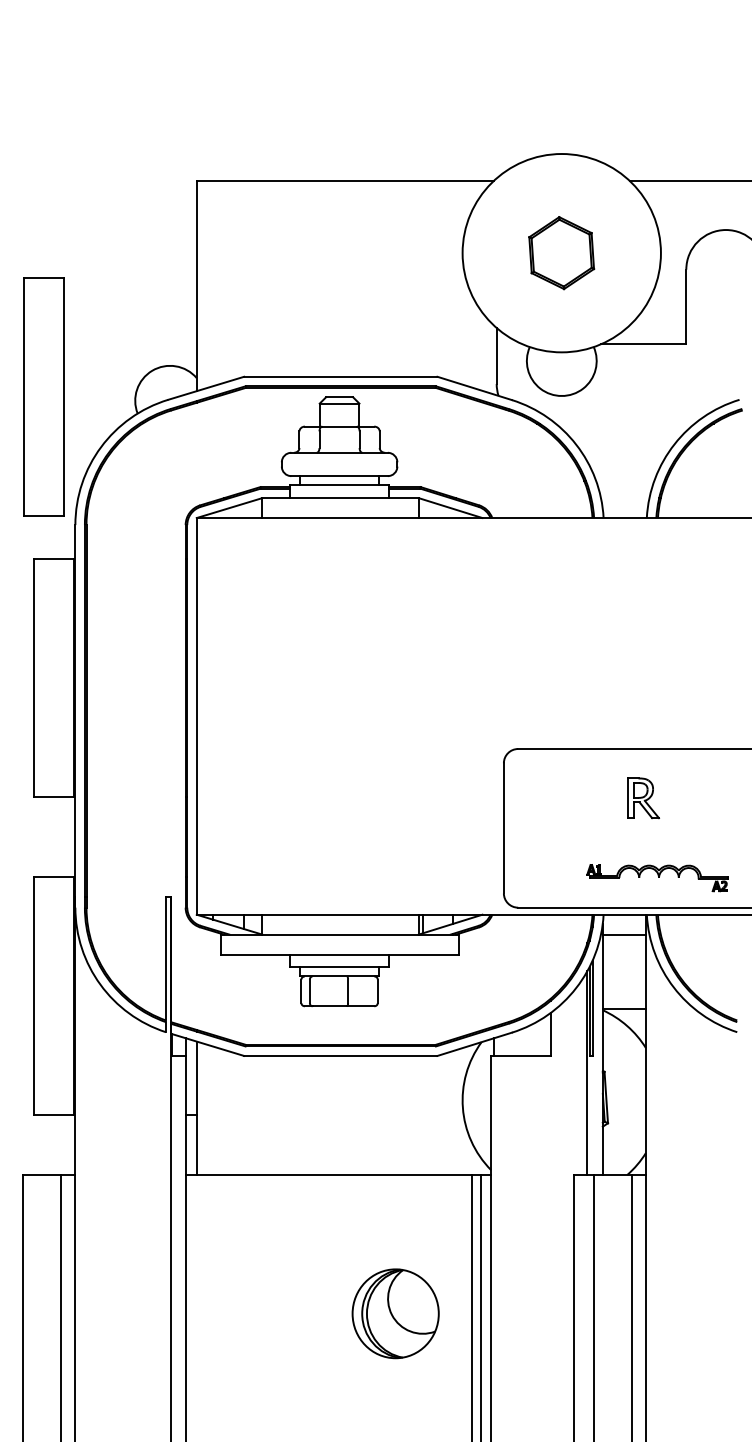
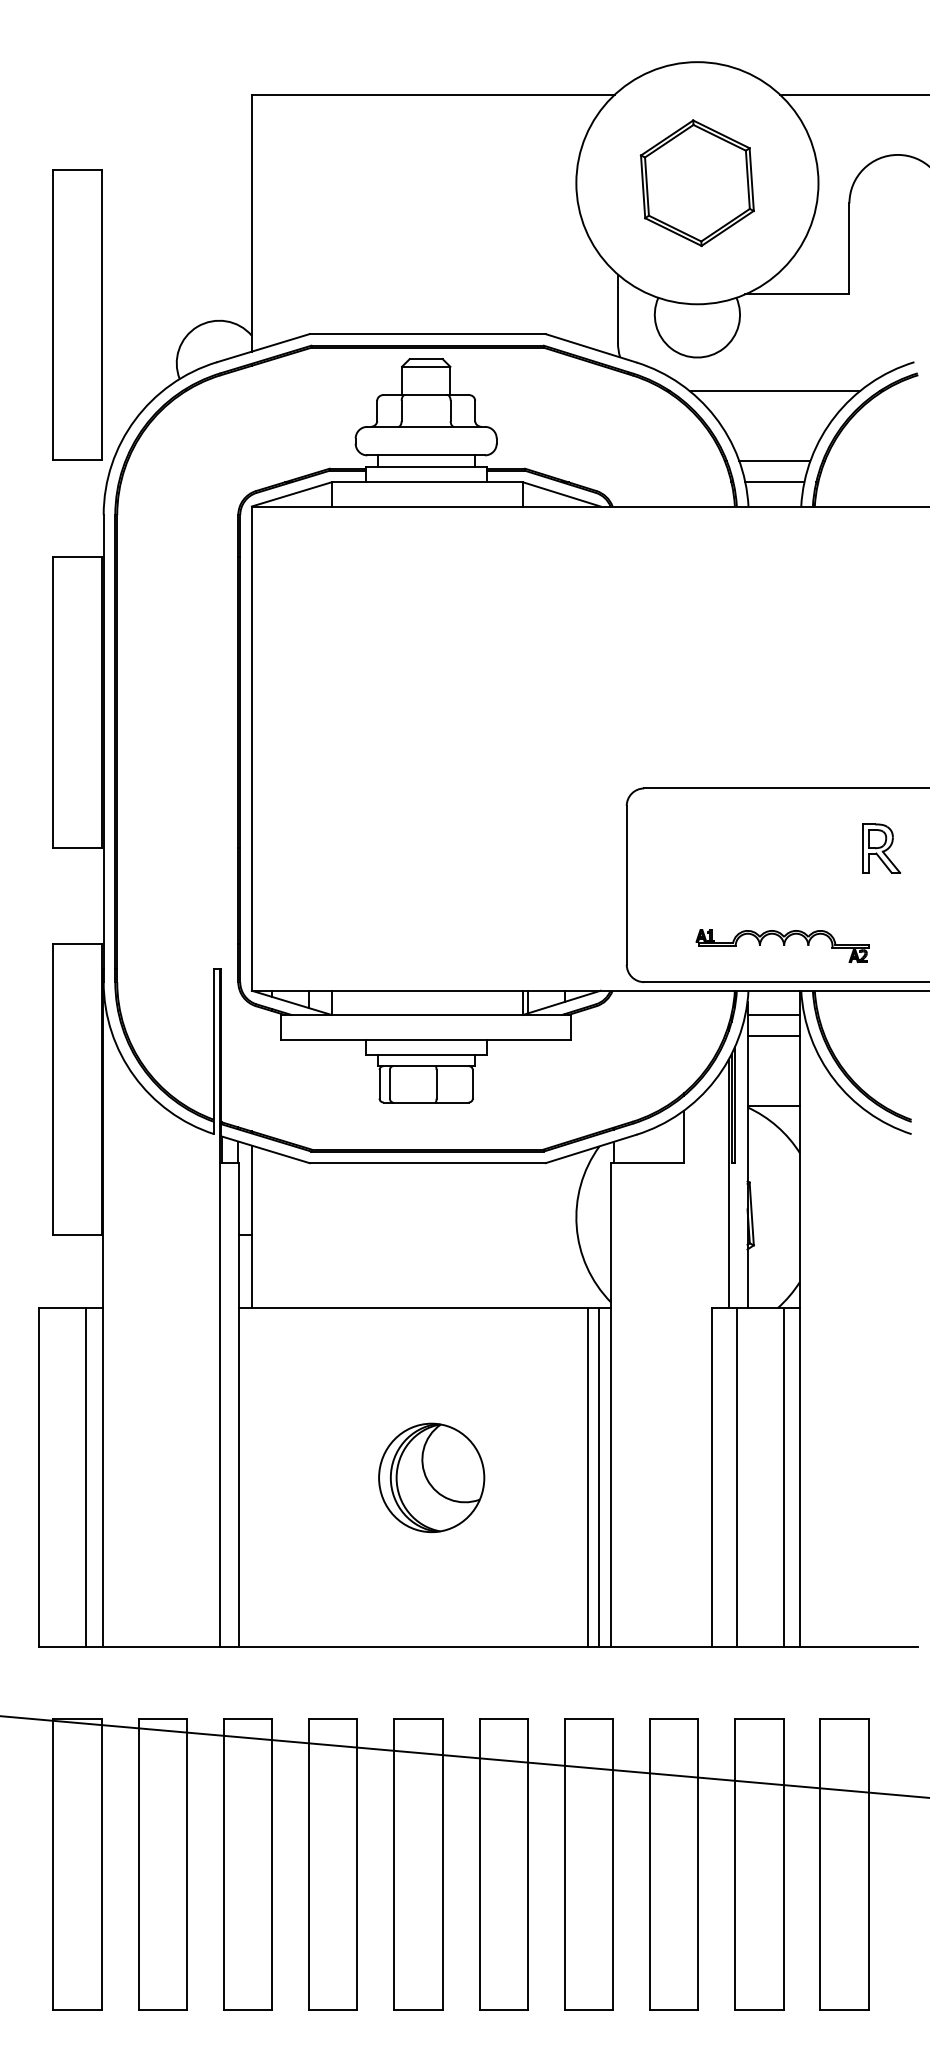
part: (561, 252) -> (696, 182), size x1.43
part: (44, 396) -> (77, 314), moved
line: (624, 423) -> (774, 391), added
line: (624, 480) -> (774, 460), added
line: (624, 498) -> (774, 482), added
part: (643, 798) -> (881, 848), moved
part: (657, 877) -> (782, 945), moved
line: (624, 952) -> (773, 1036), added
part: (395, 1313) -> (431, 1477), moved

